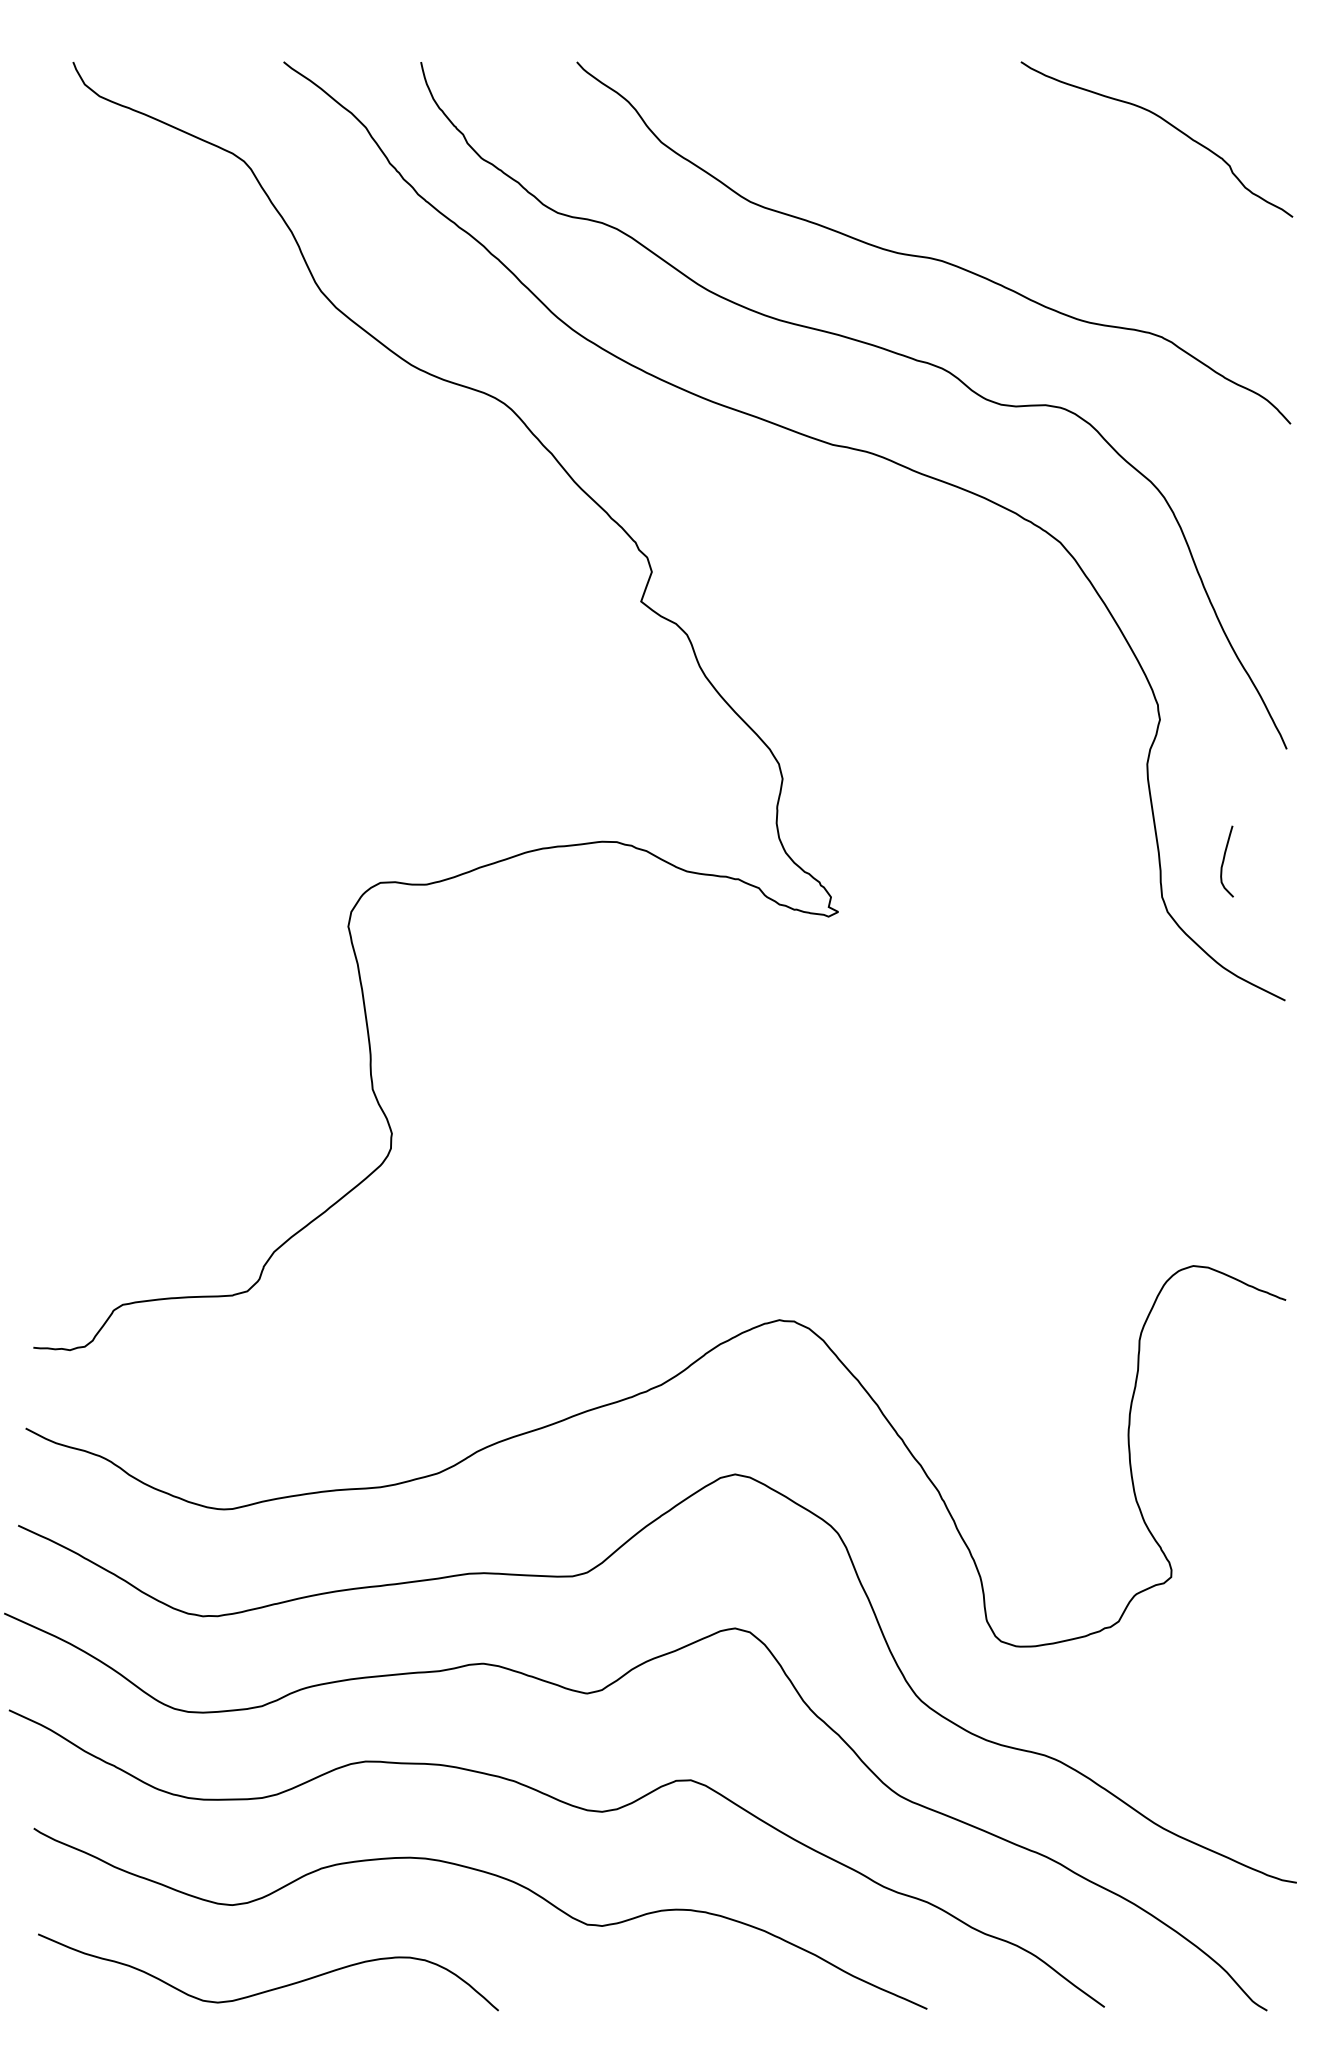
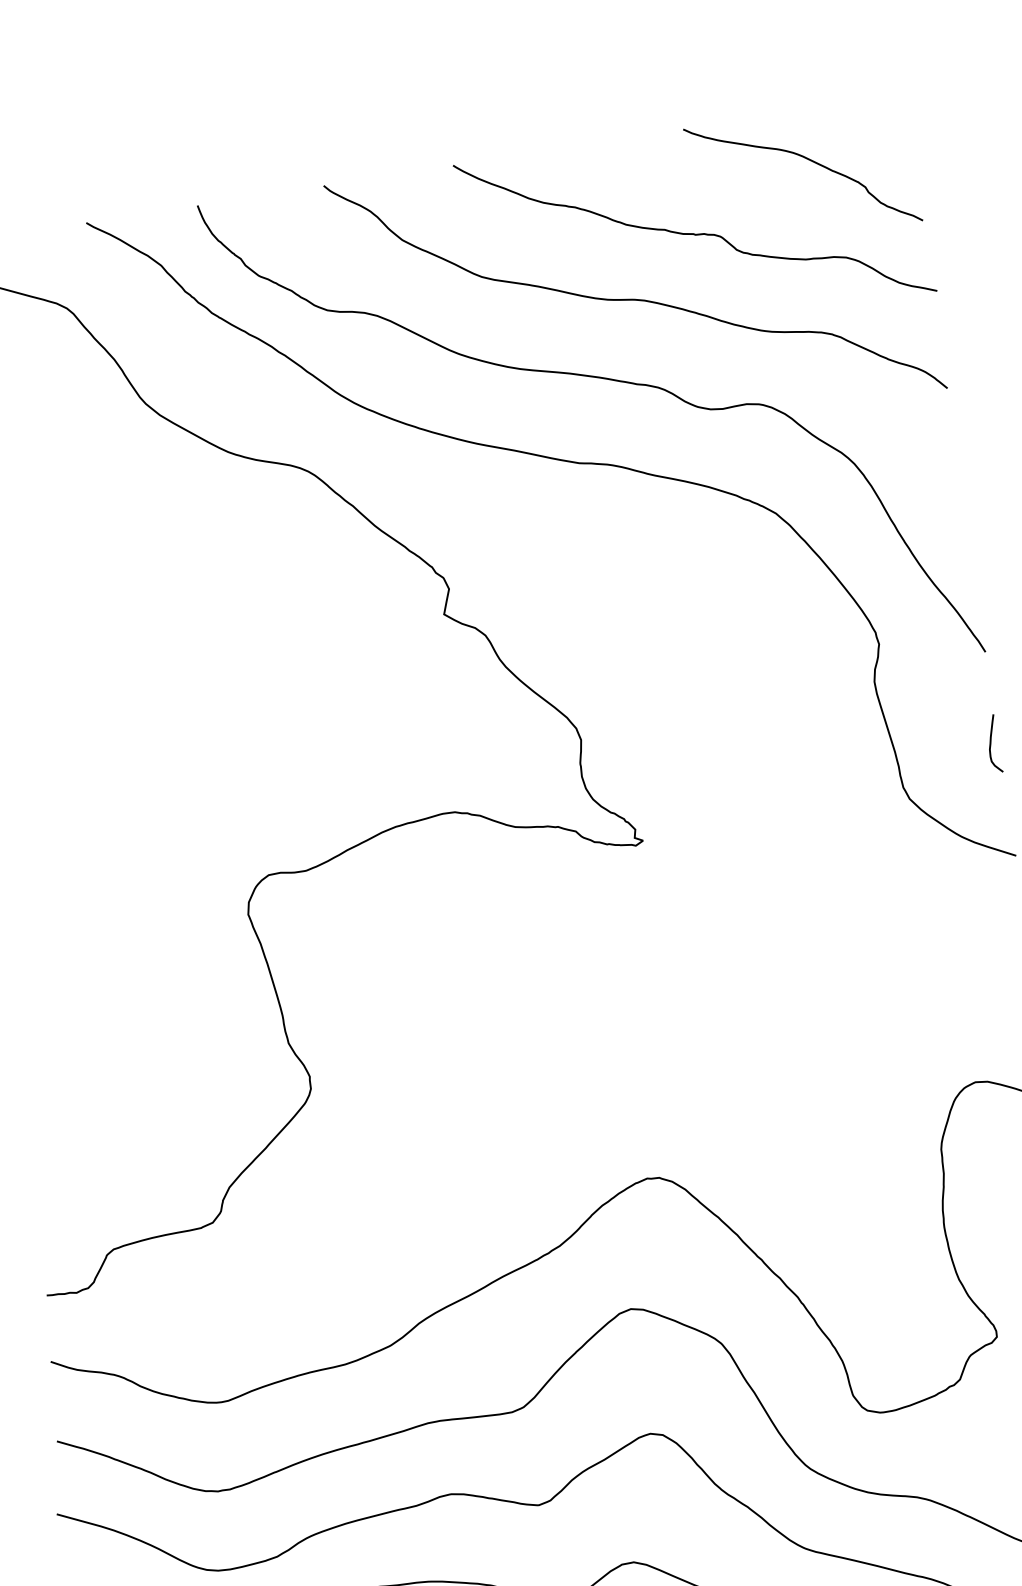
curve: (1014, 189) -> (694, 233), added
curve: (1224, 861) -> (991, 744), moved

